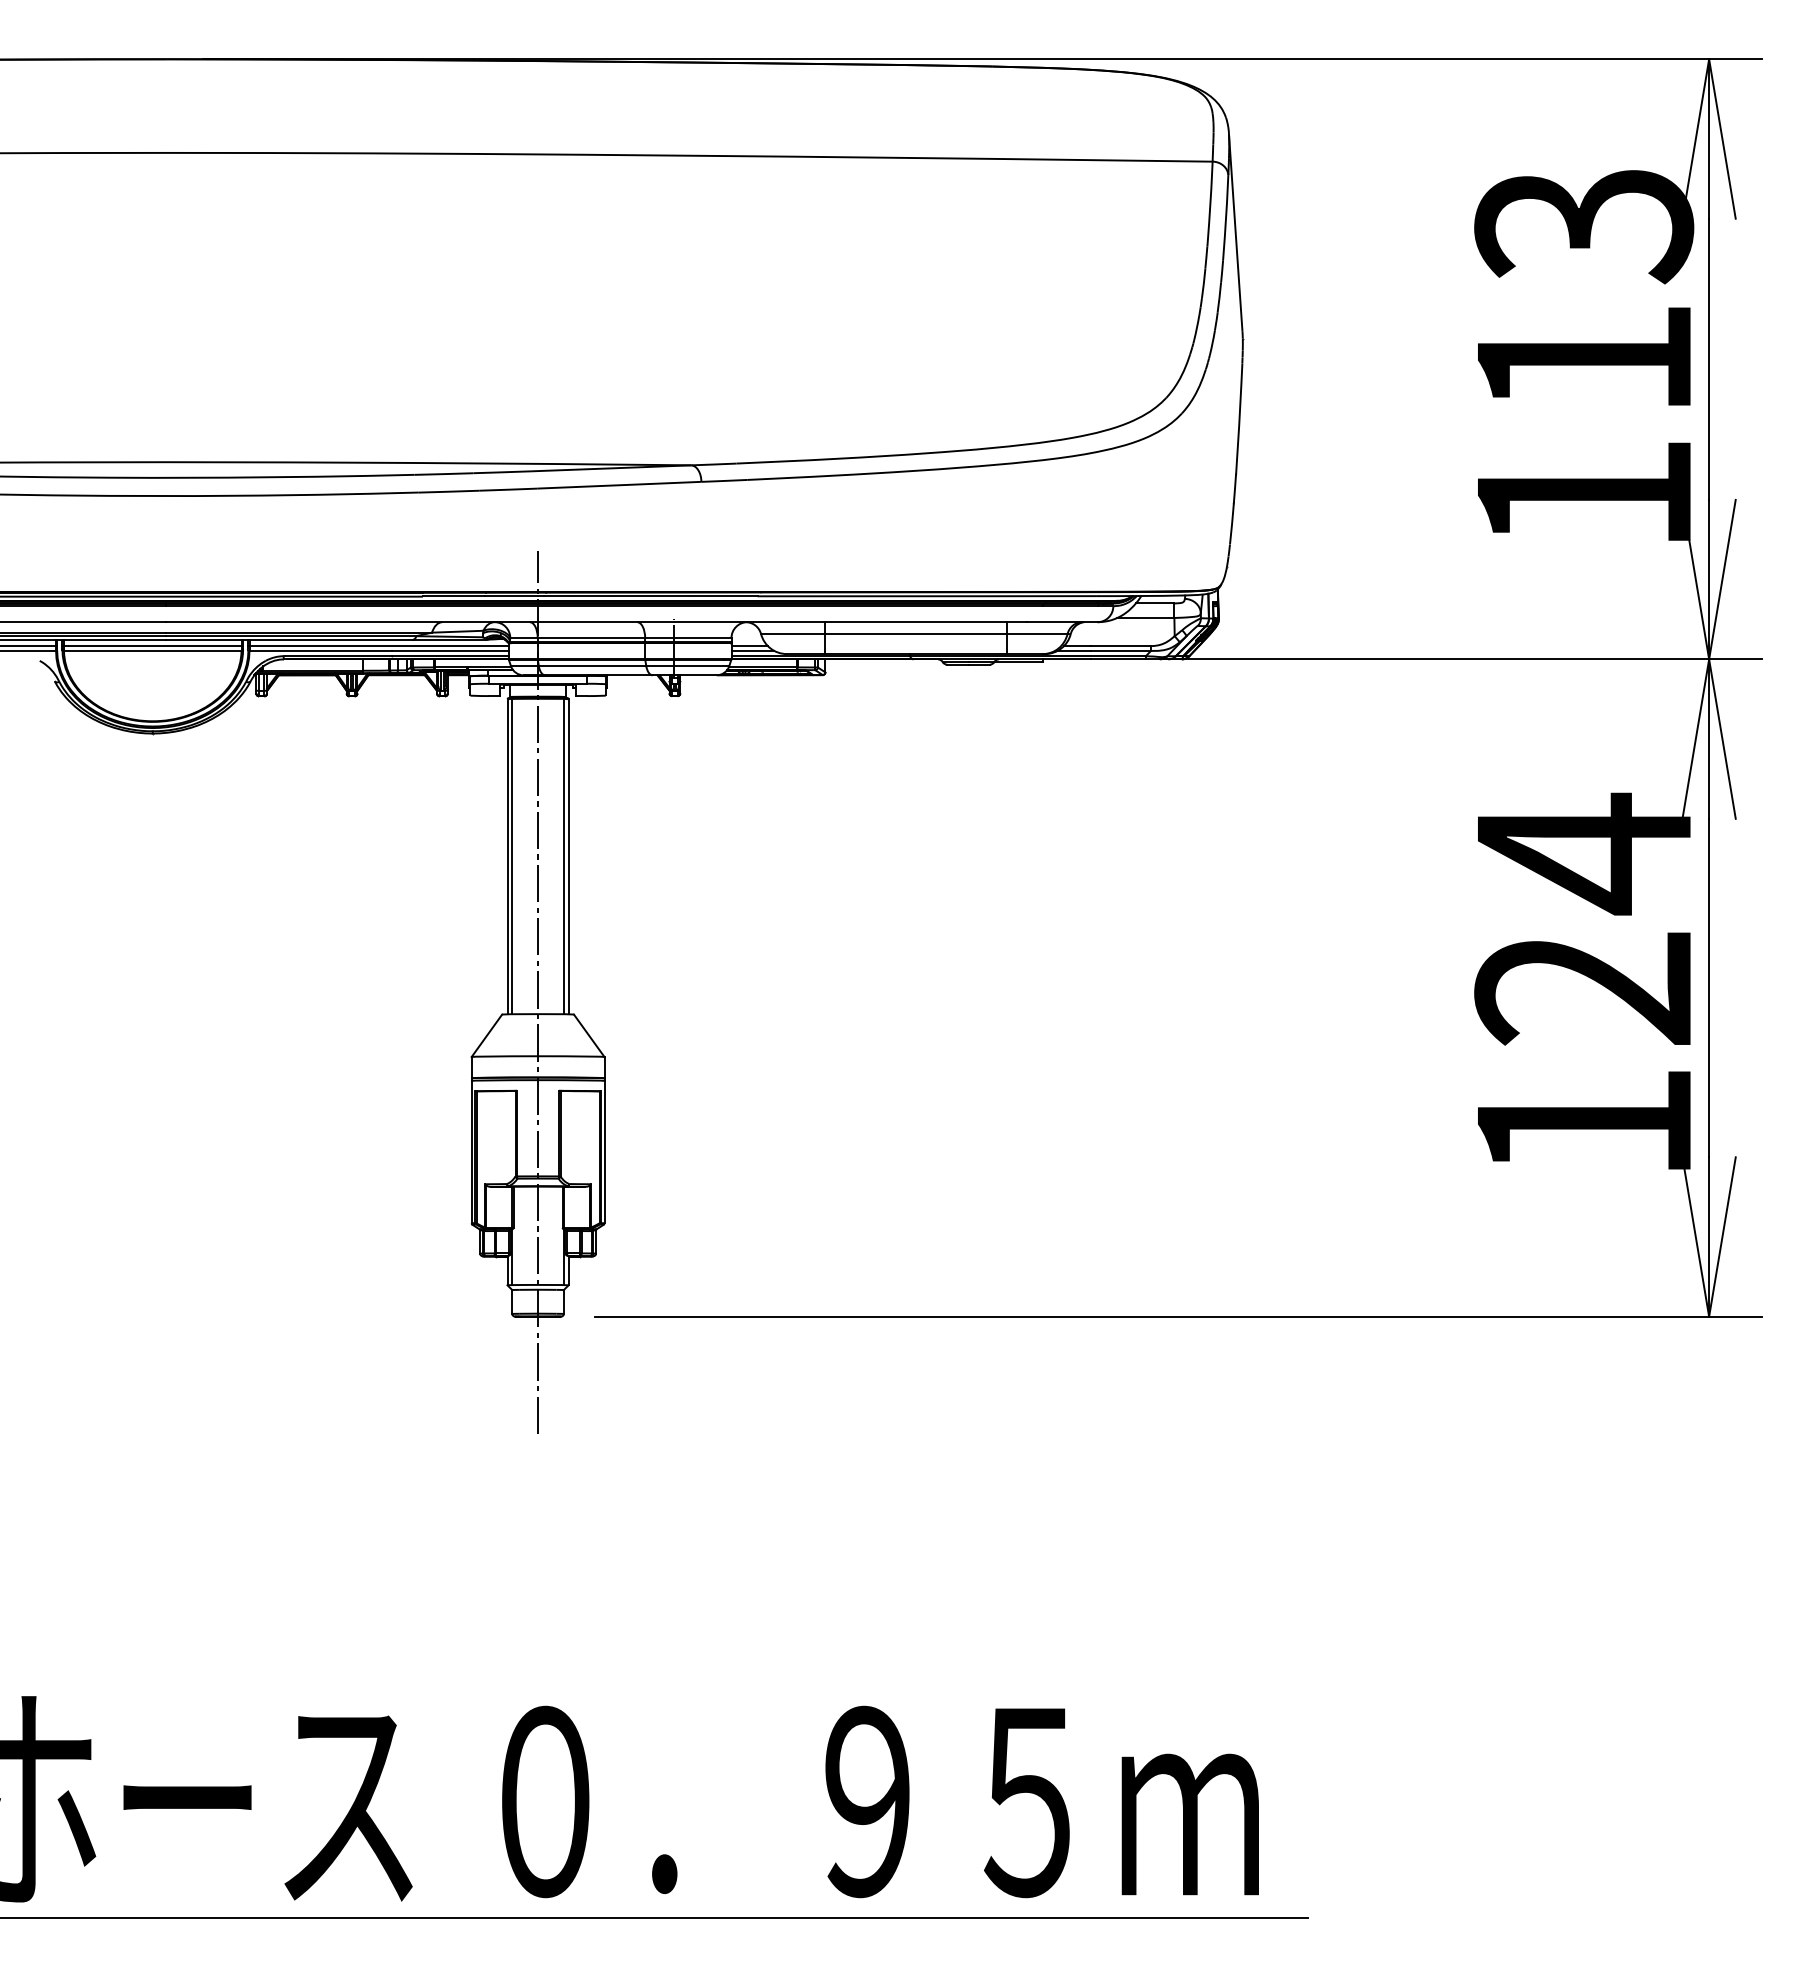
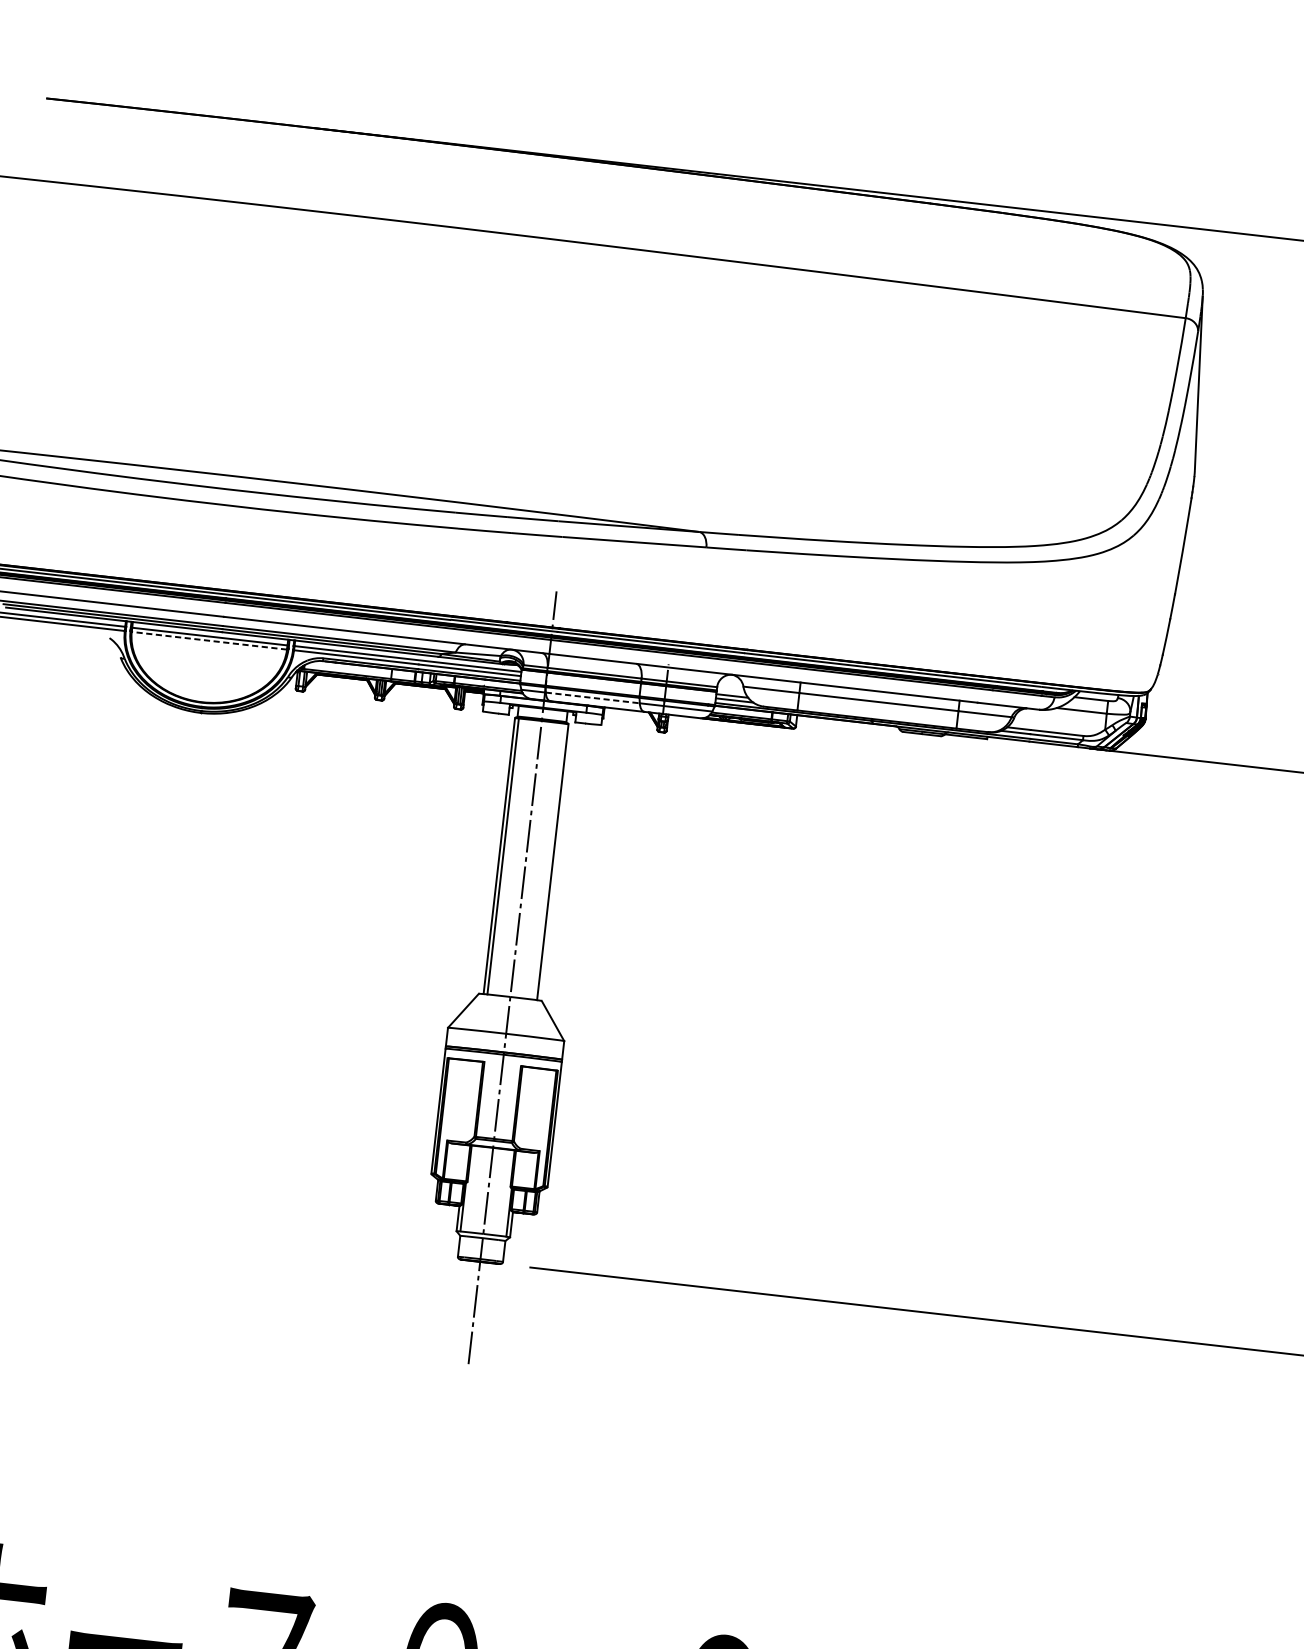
line: (152, 651) -> (209, 641), solid -> dashed
line: (592, 666) -> (592, 698), solid -> dashed
line: (564, 856) -> (549, 861), removed

